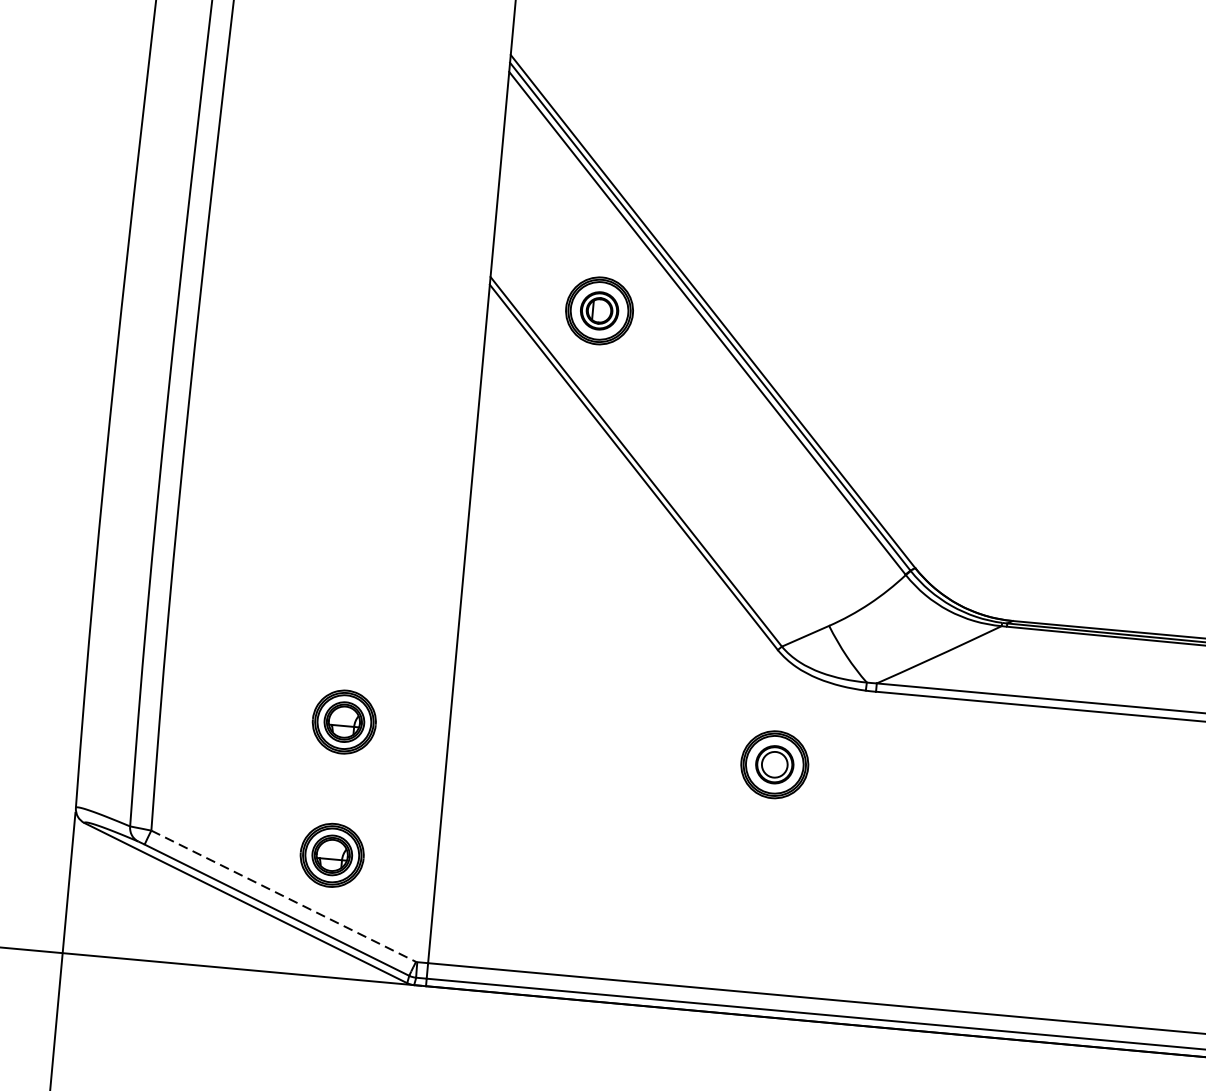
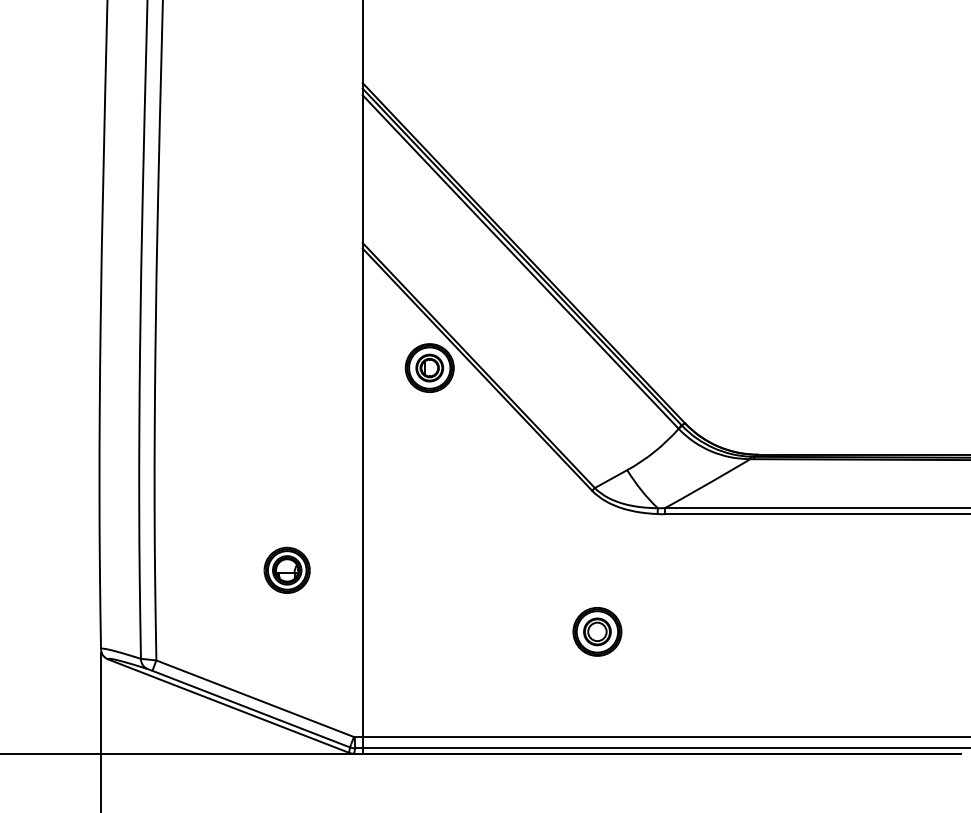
part: (599, 310) -> (429, 367), moved
part: (774, 764) -> (597, 631), moved
part: (331, 854) -> (286, 665), removed
line: (284, 895) -> (255, 698), dashed -> solid

